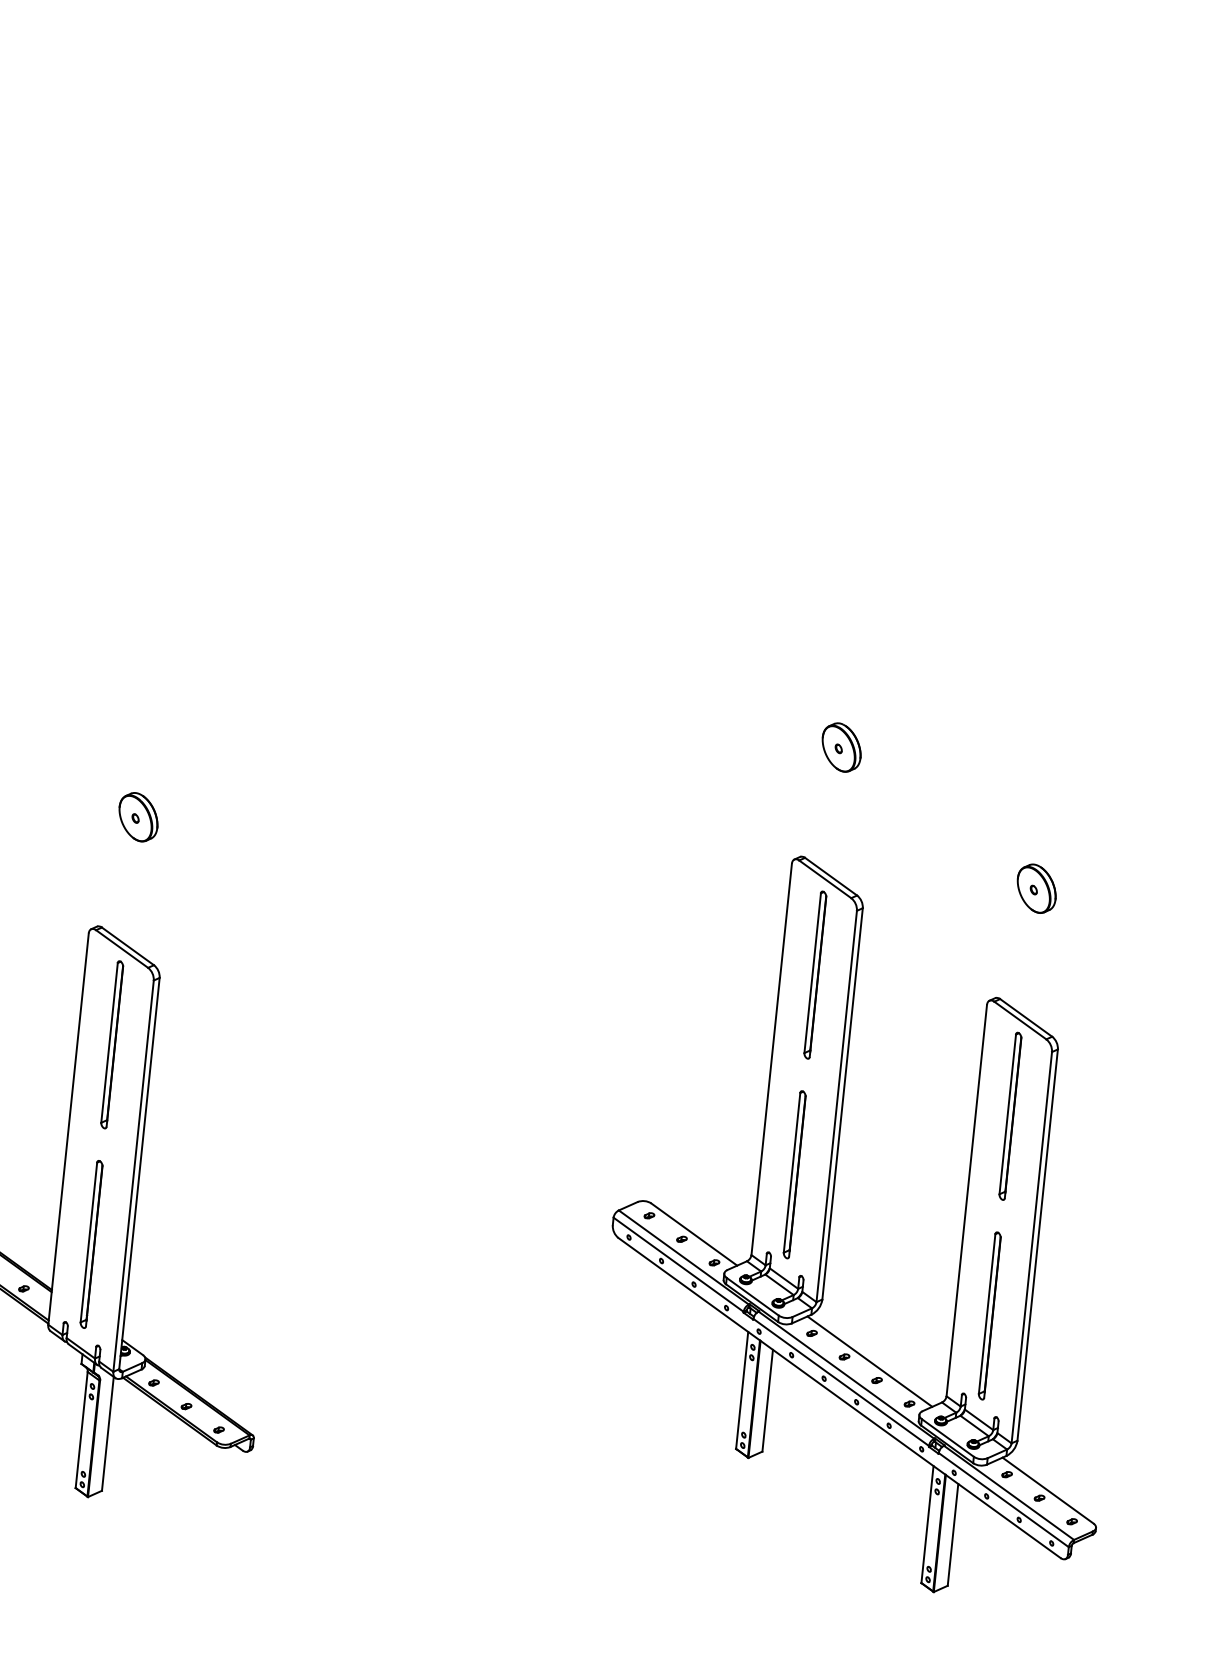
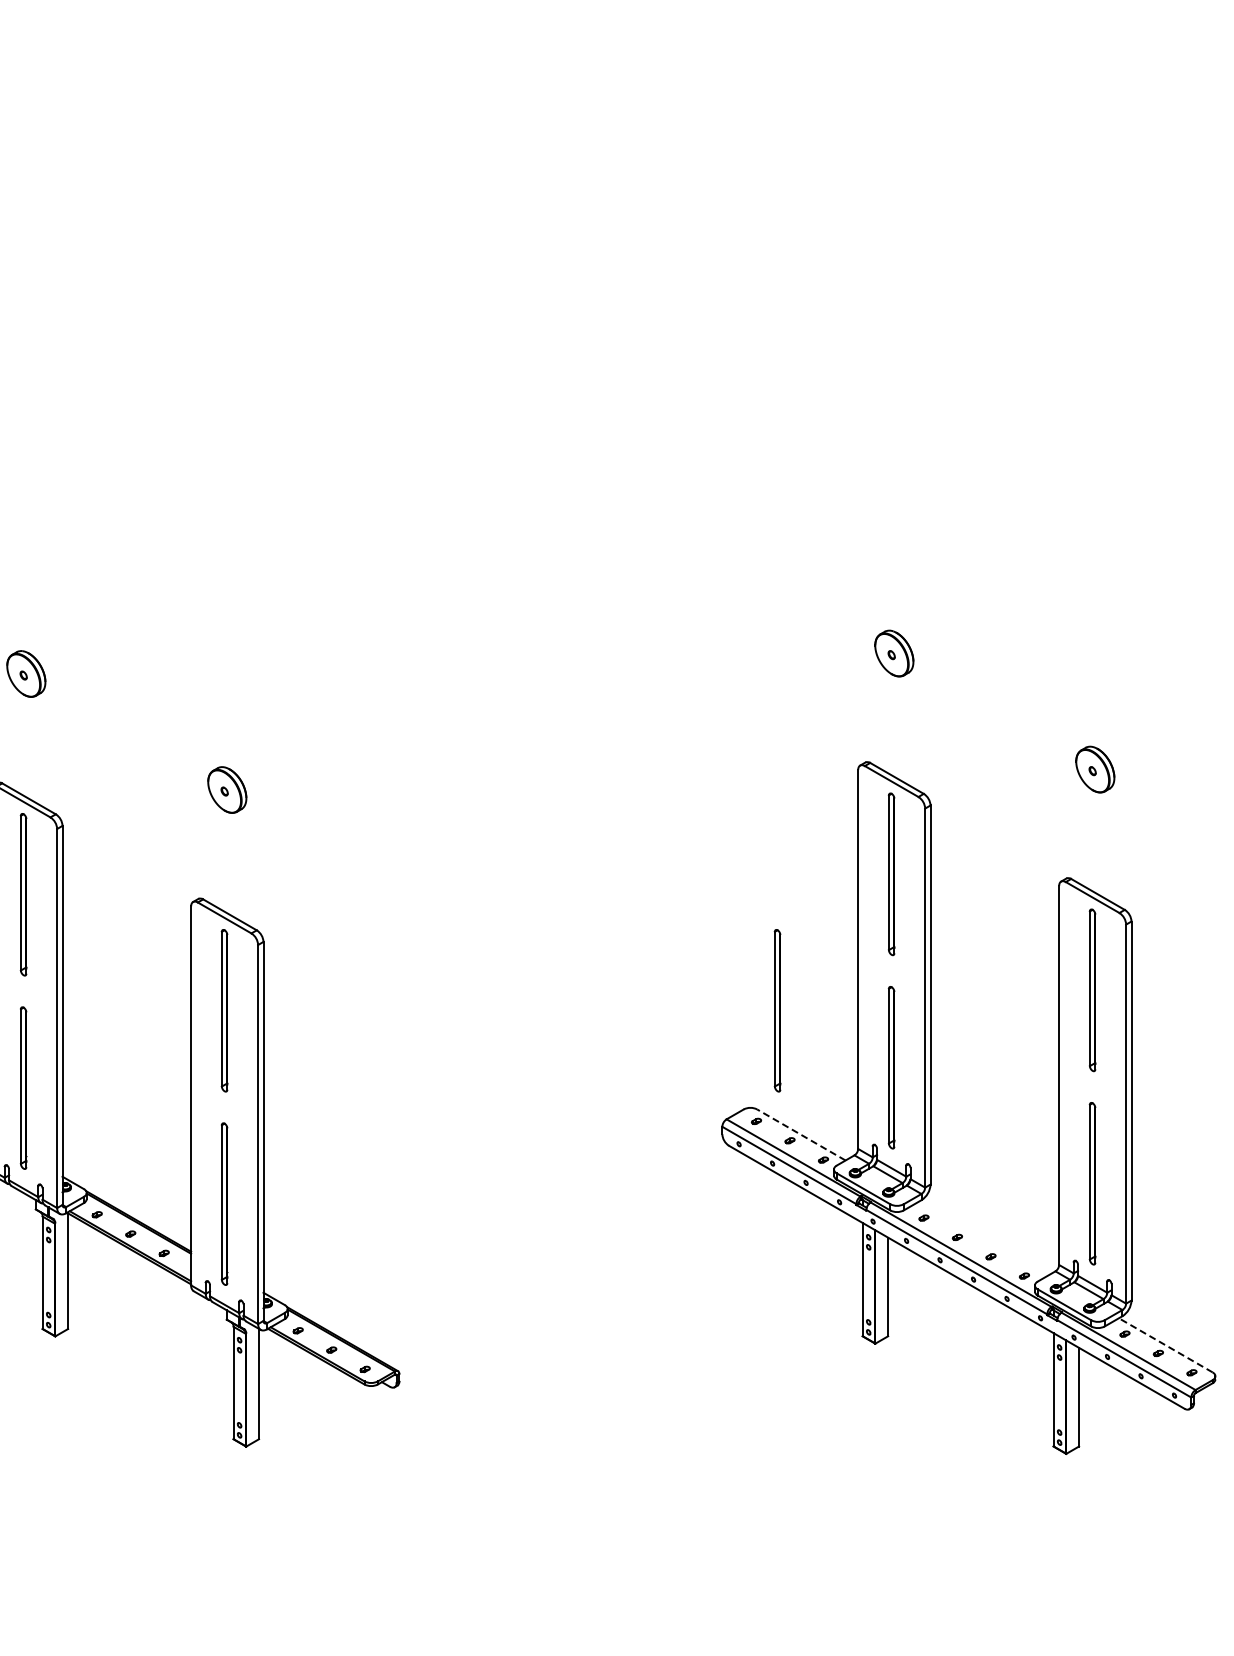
part: (682, 1103) -> (777, 1010), added
line: (693, 1233) -> (800, 1134), solid -> dashed
line: (869, 1361) -> (981, 1239), removed
line: (1047, 1490) -> (1165, 1345), solid -> dashed

